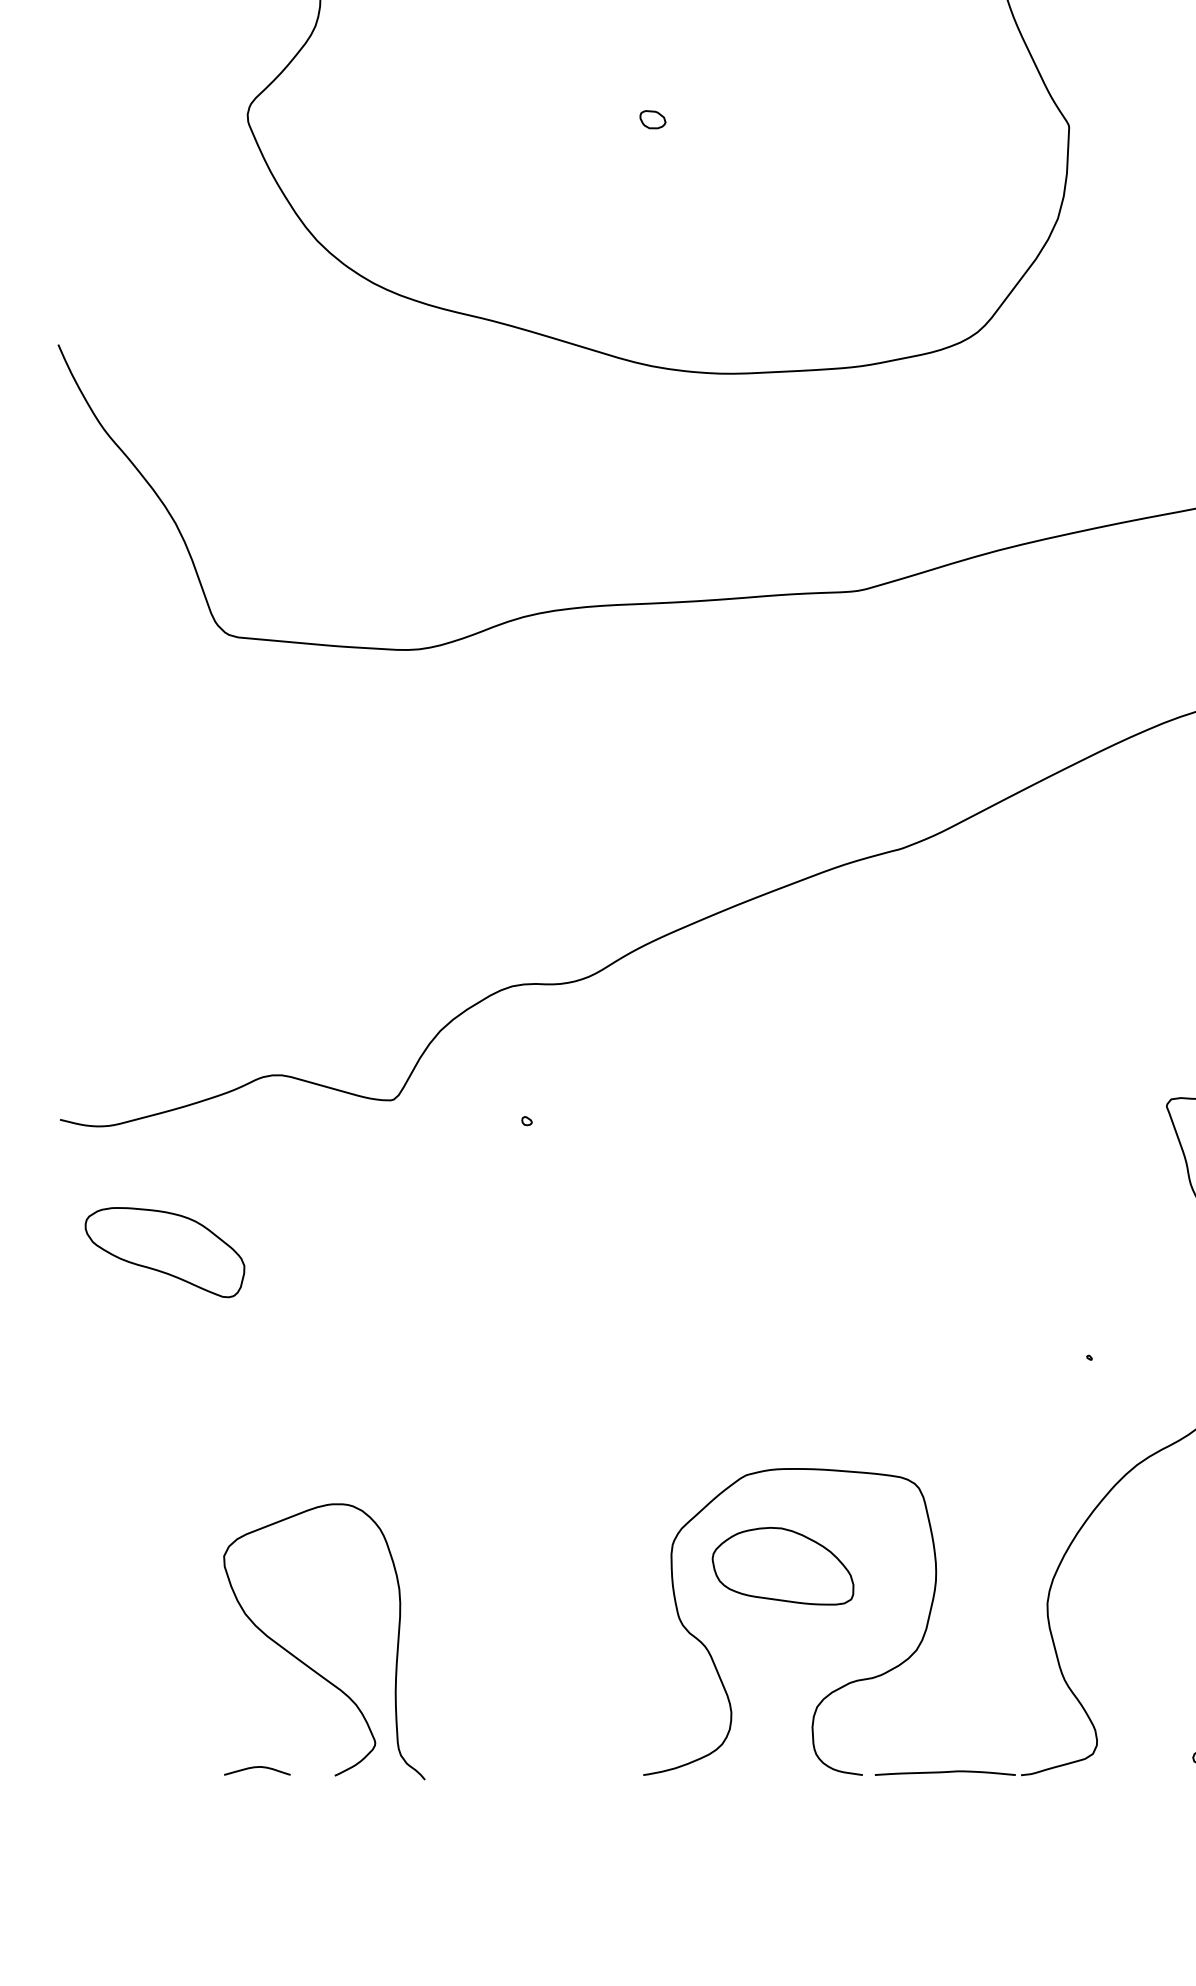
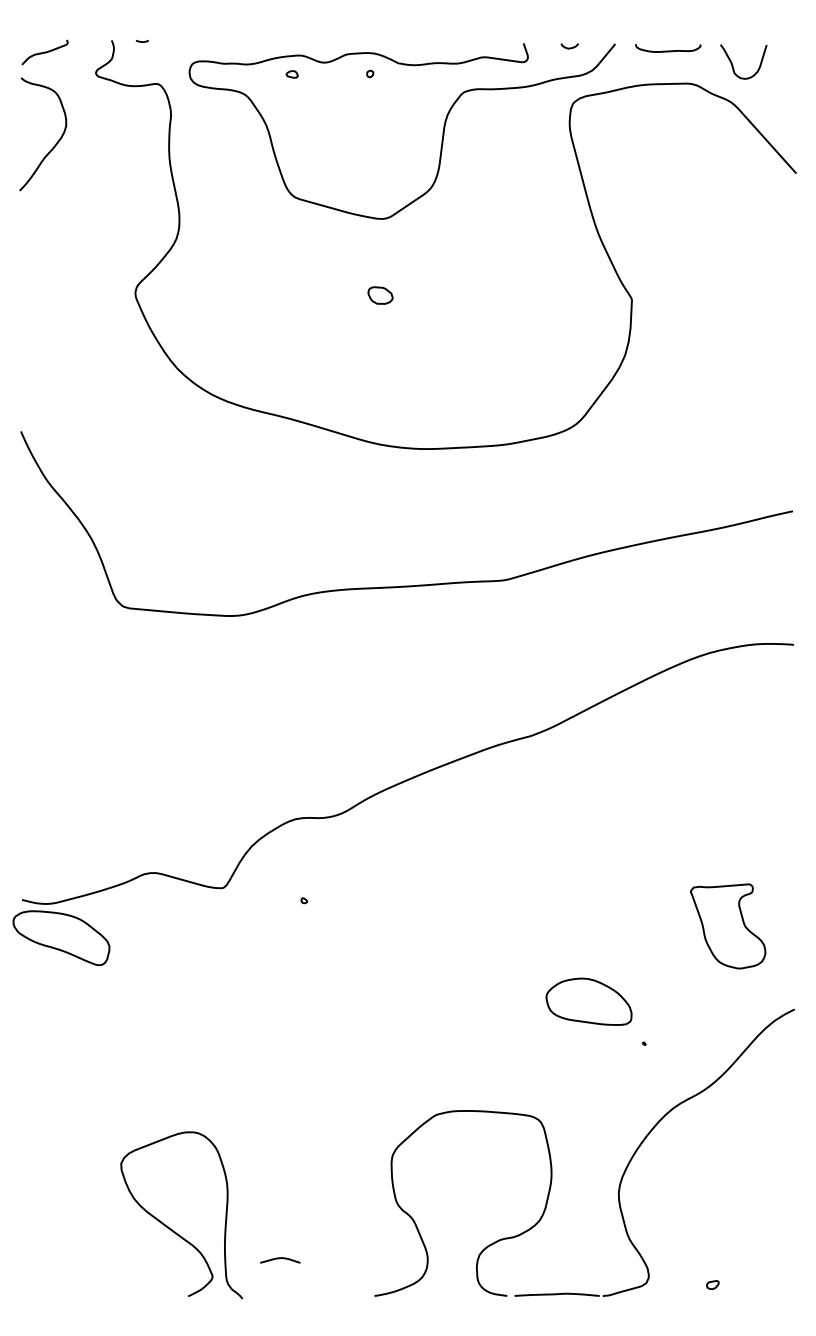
part: (651, 119) -> (379, 295), size x1.6
part: (165, 1253) -> (61, 938), moved
part: (782, 1565) -> (588, 1001), moved
curve: (256, 1769) -> (279, 1259), moved

